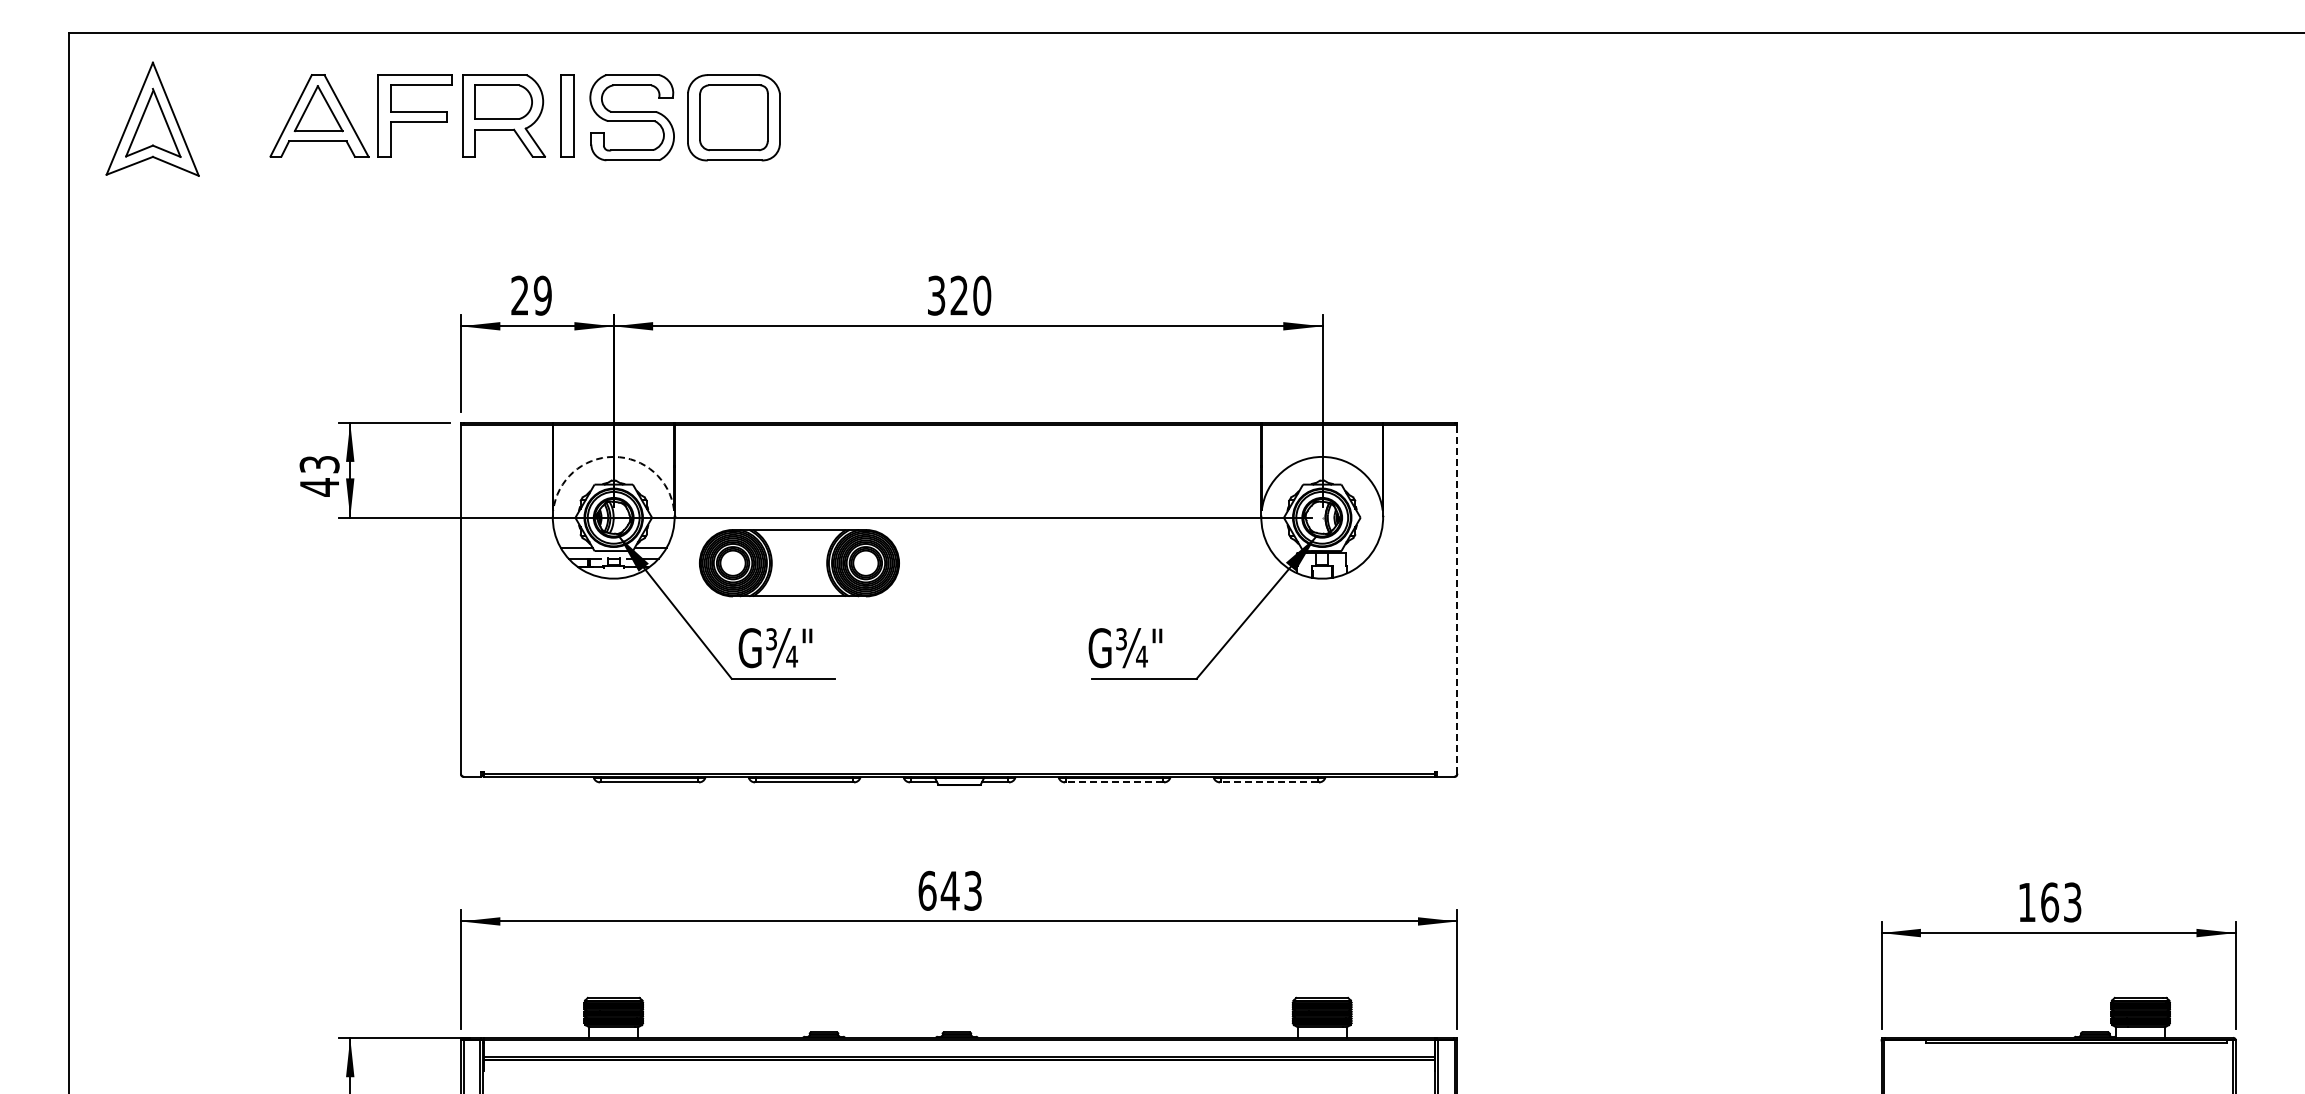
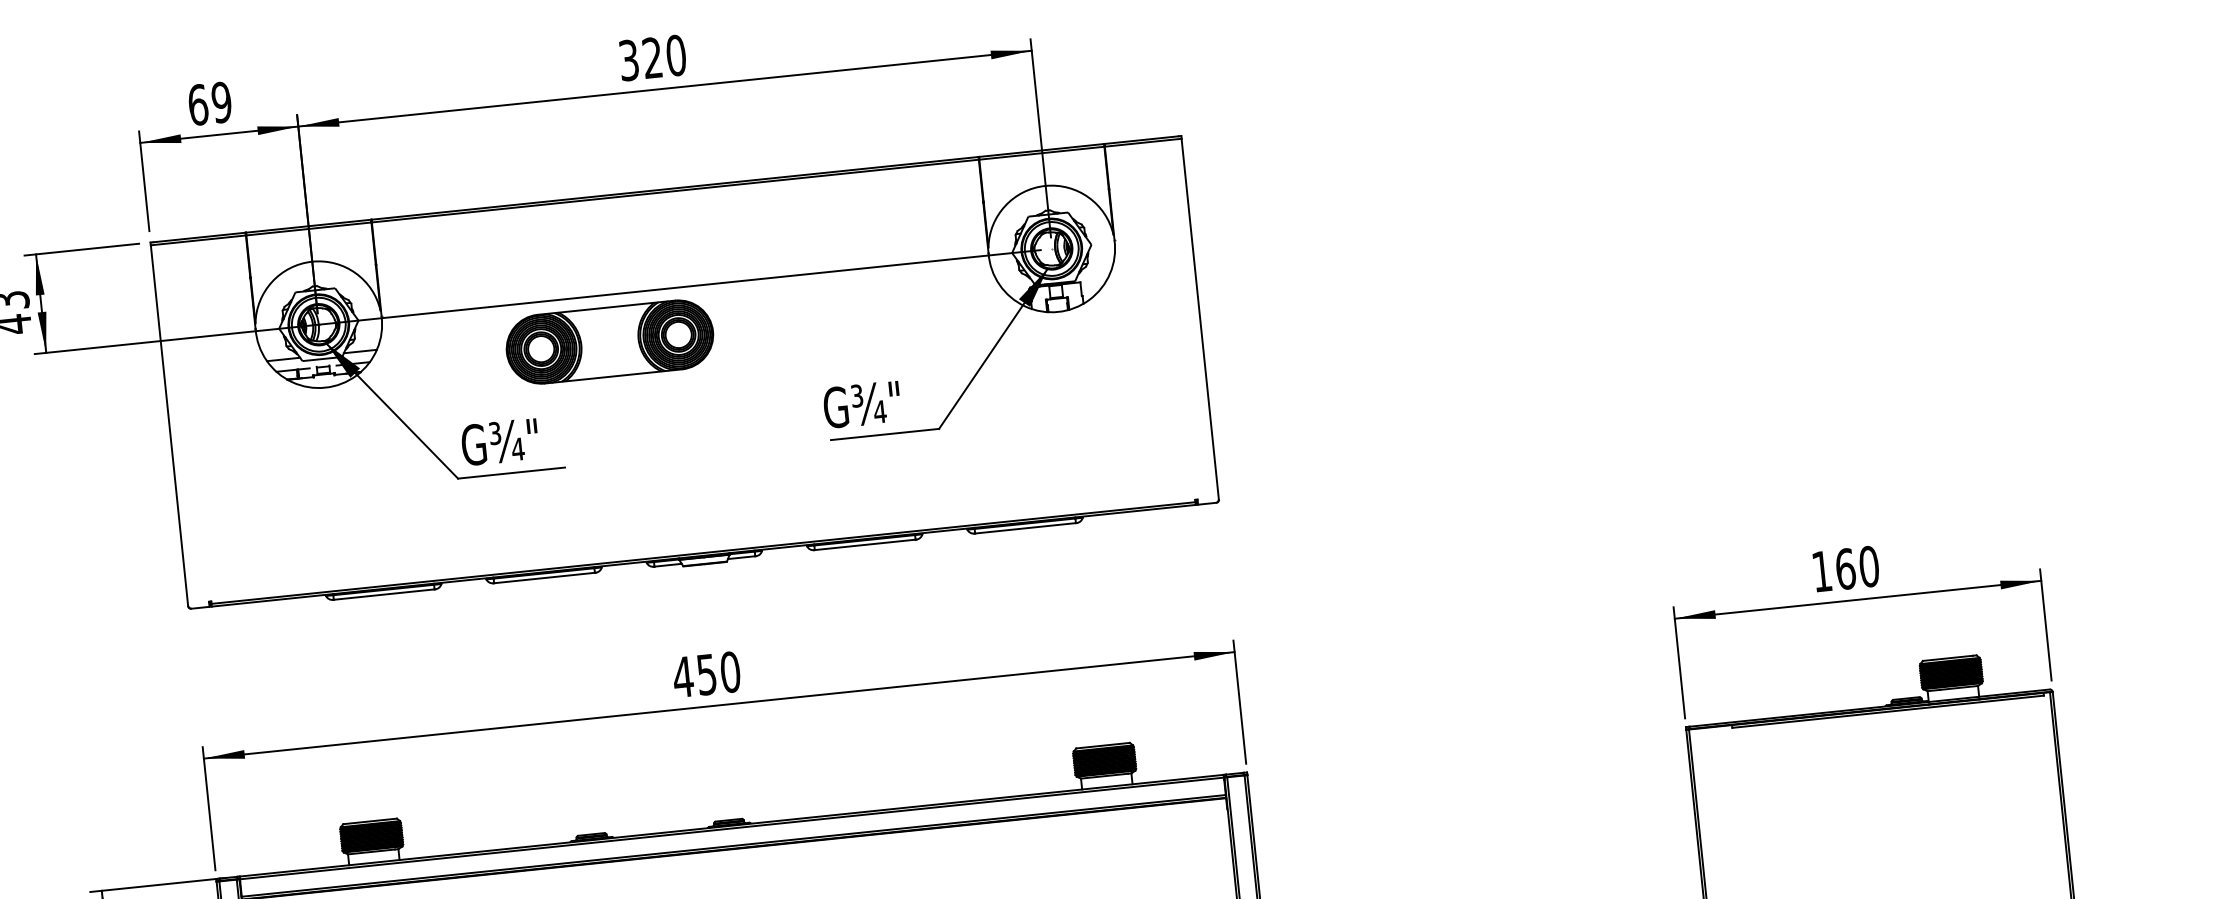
text: (520, 295) -> (198, 104), 29 -> 69
arc: (613, 456) -> (312, 261), dashed -> solid
part: (799, 563) -> (610, 342), moved
line: (1457, 598) -> (1200, 317), dashed -> solid
line: (1114, 782) -> (865, 544), dashed -> solid
line: (1269, 782) -> (1025, 528), dashed -> solid
text: (950, 890) -> (707, 674), 643 -> 450
text: (2072, 902) -> (1869, 566), 163 -> 160

